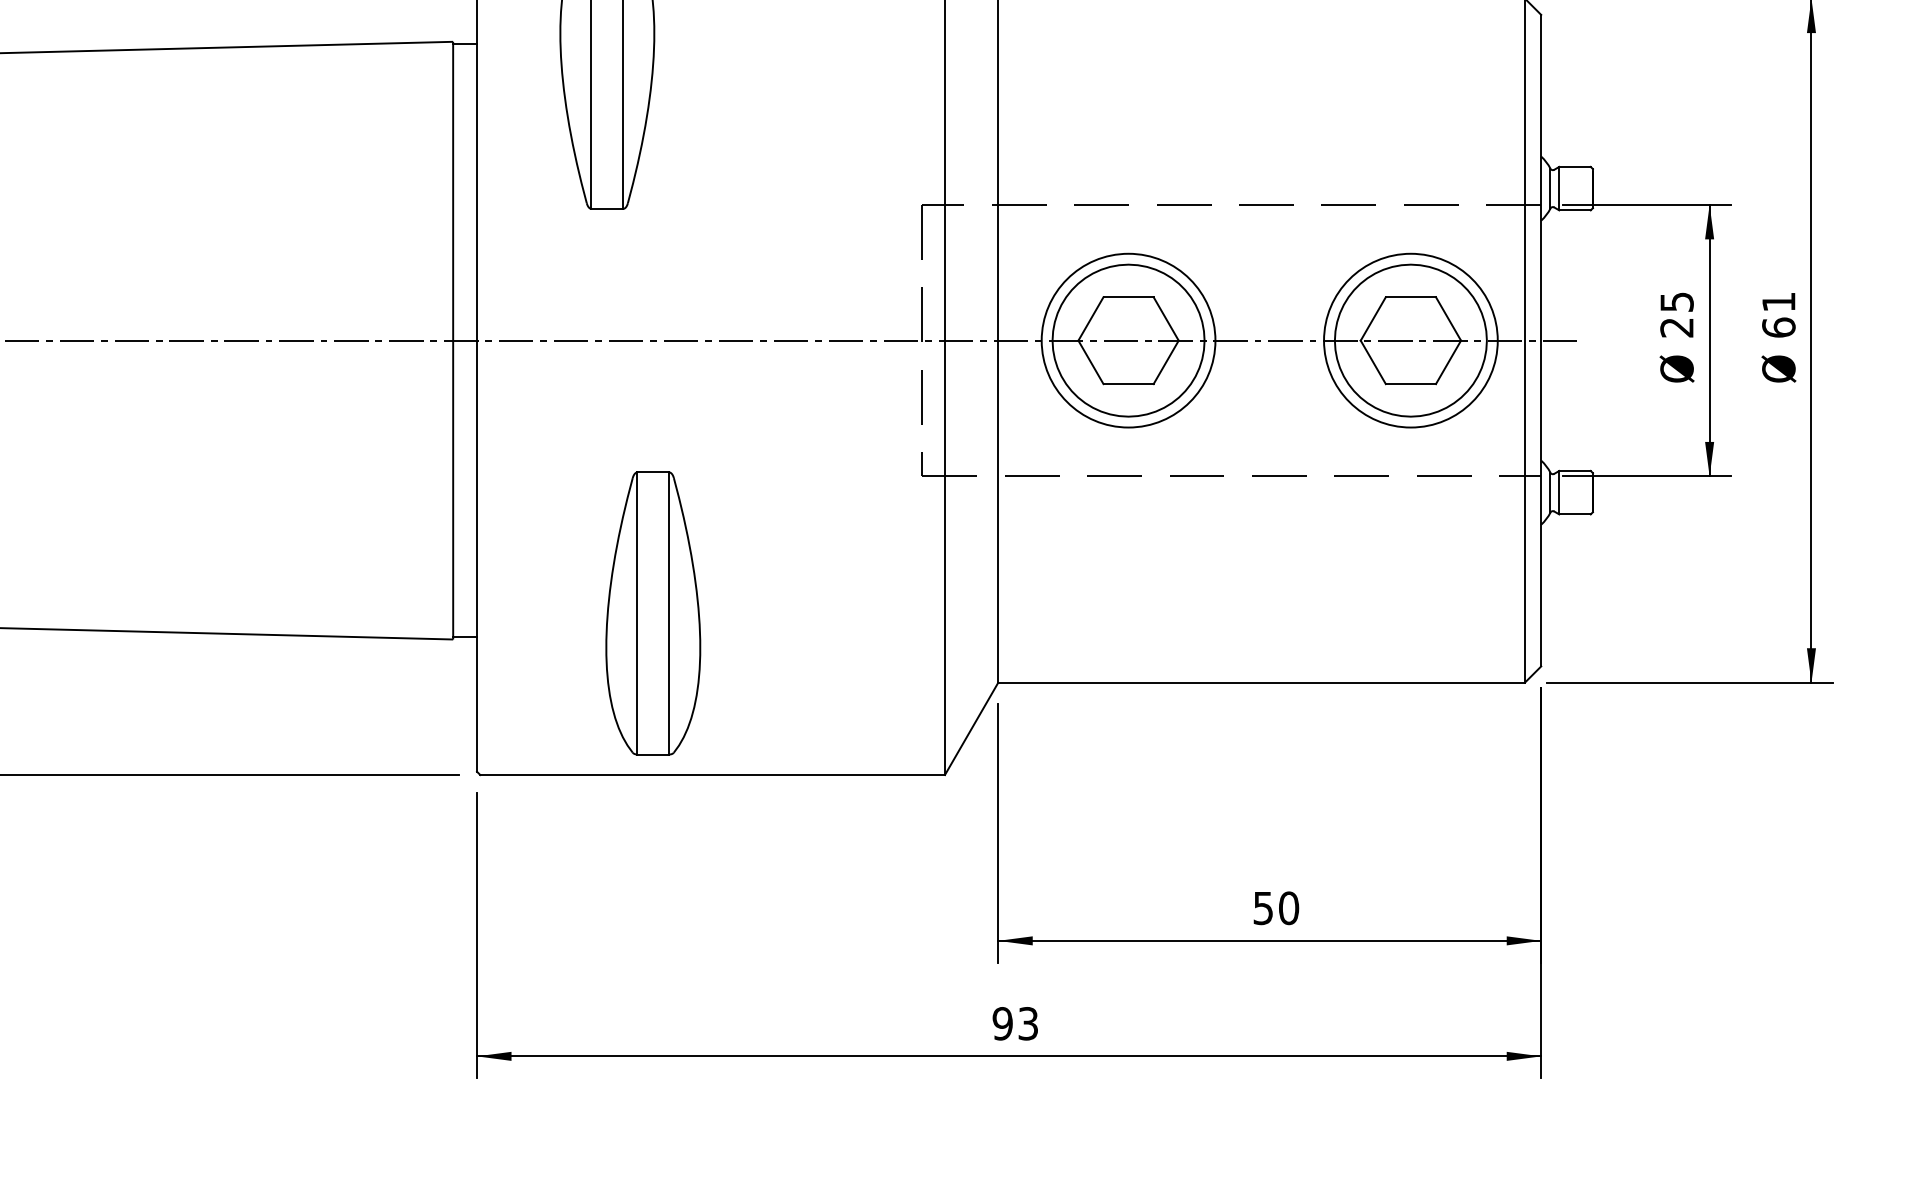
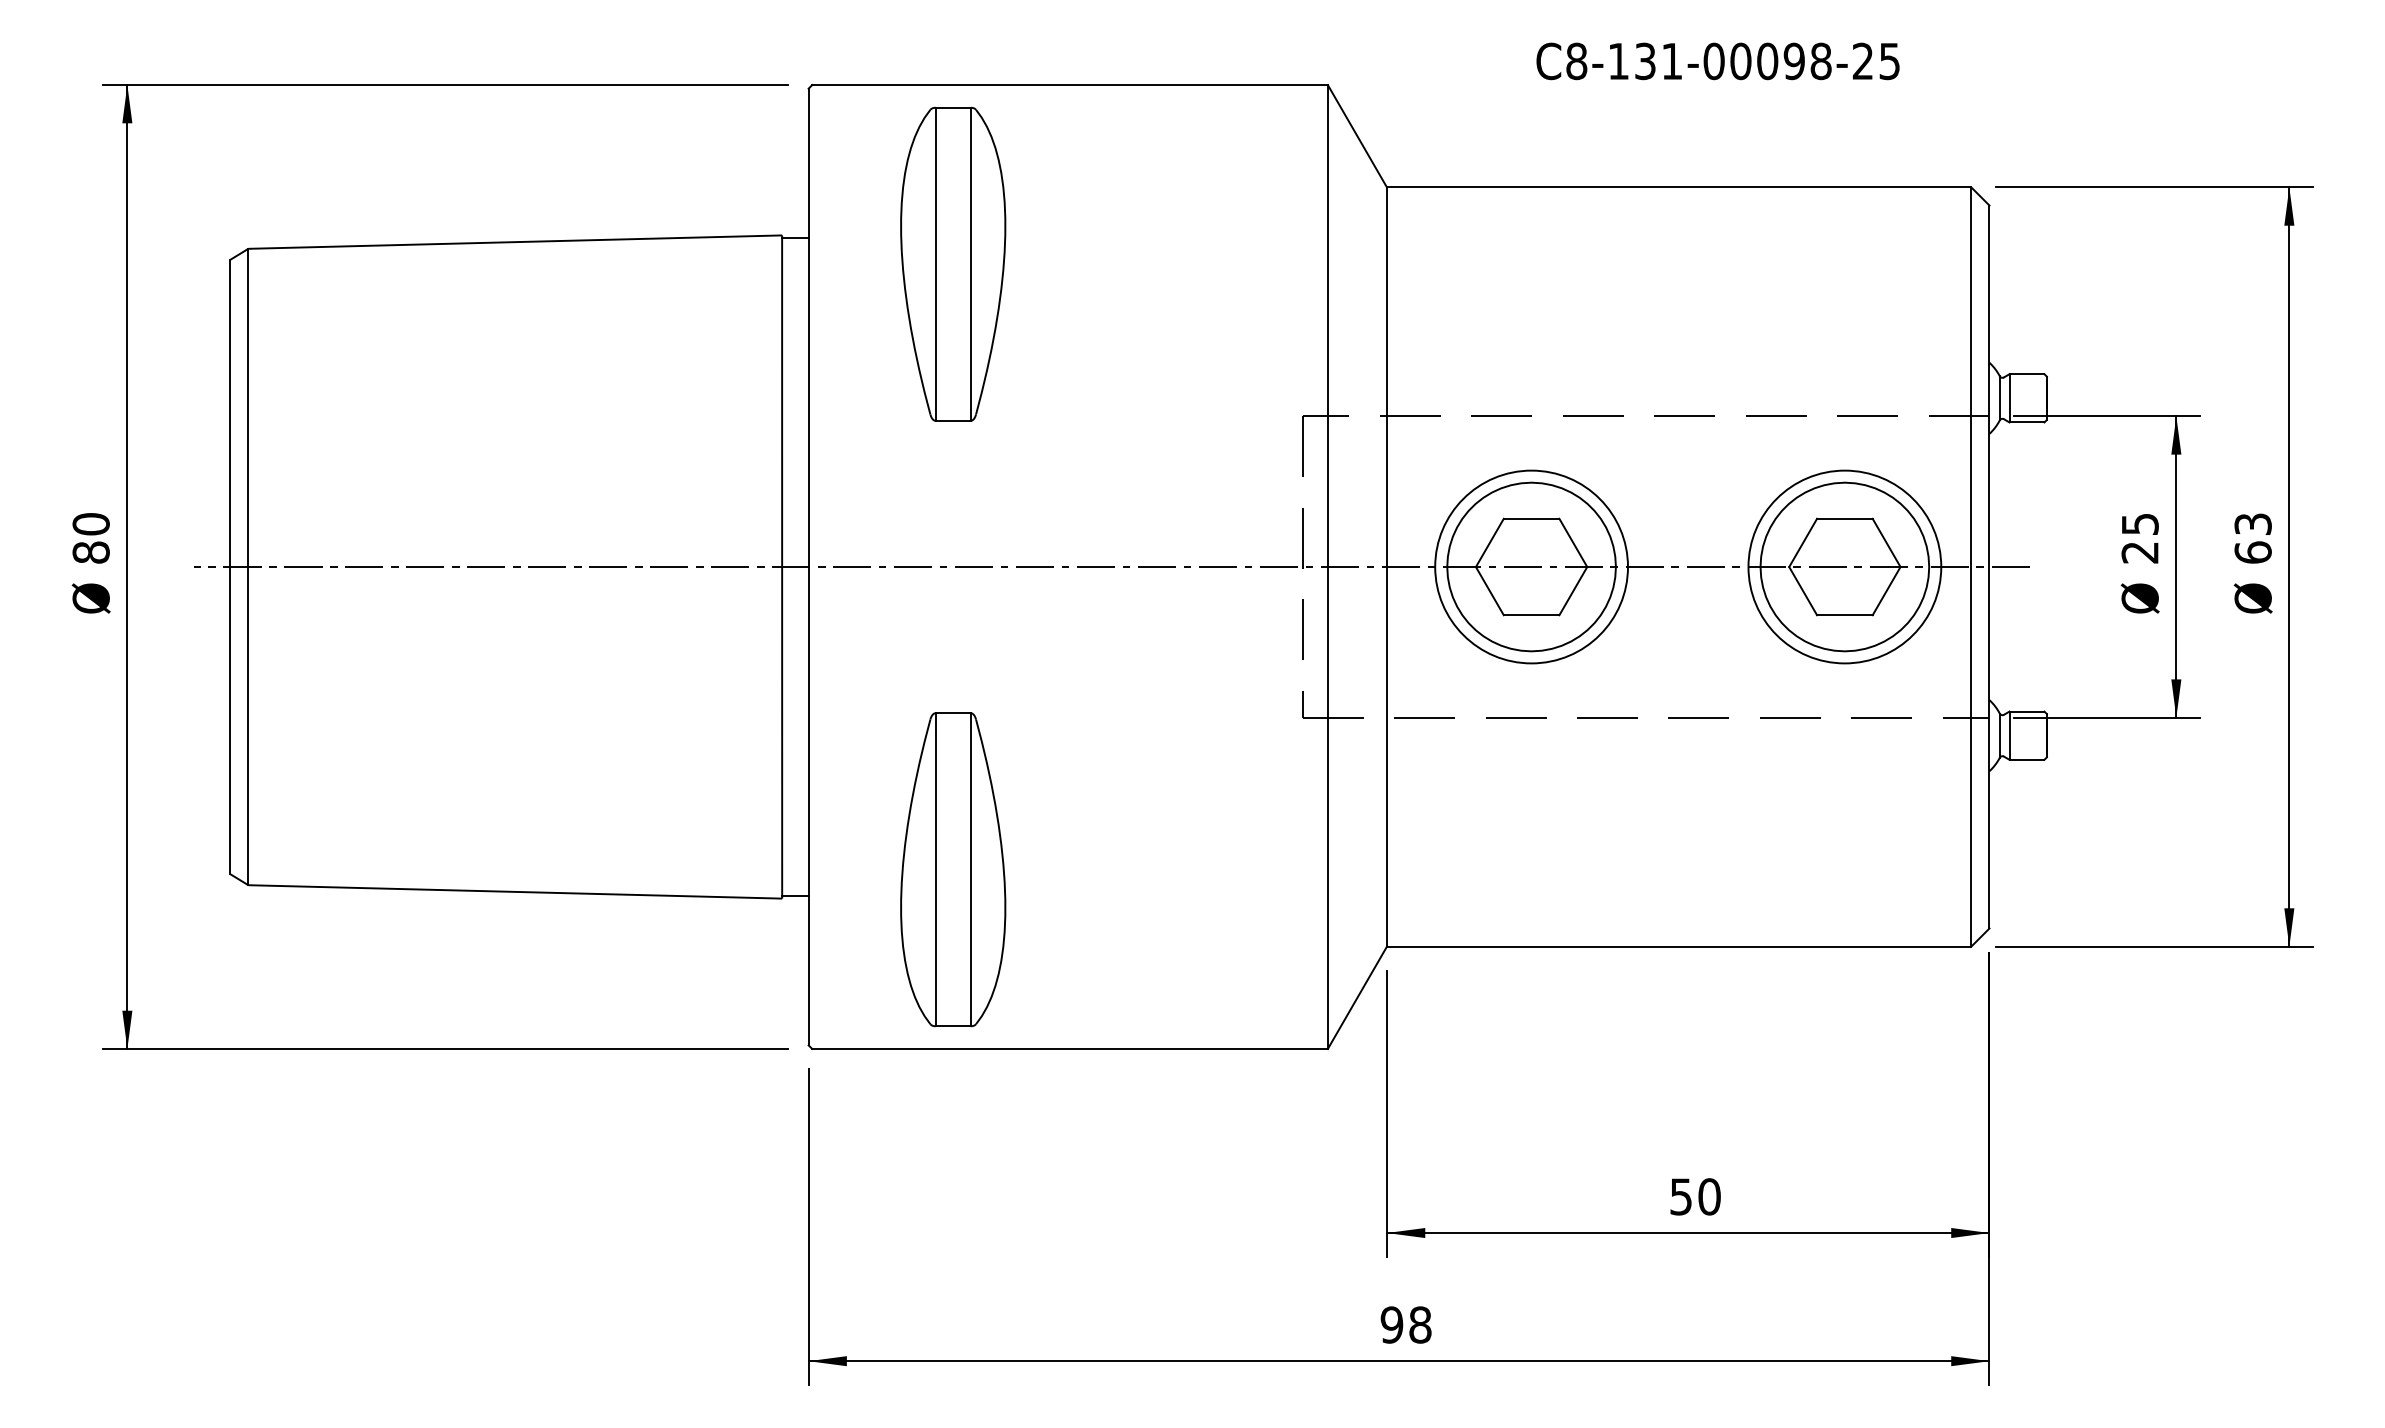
text: (1778, 301) -> (2252, 523), 61 -> 63
part: (653, 613) -> (953, 869), moved
text: (1028, 1023) -> (1420, 1324), 93 -> 98

